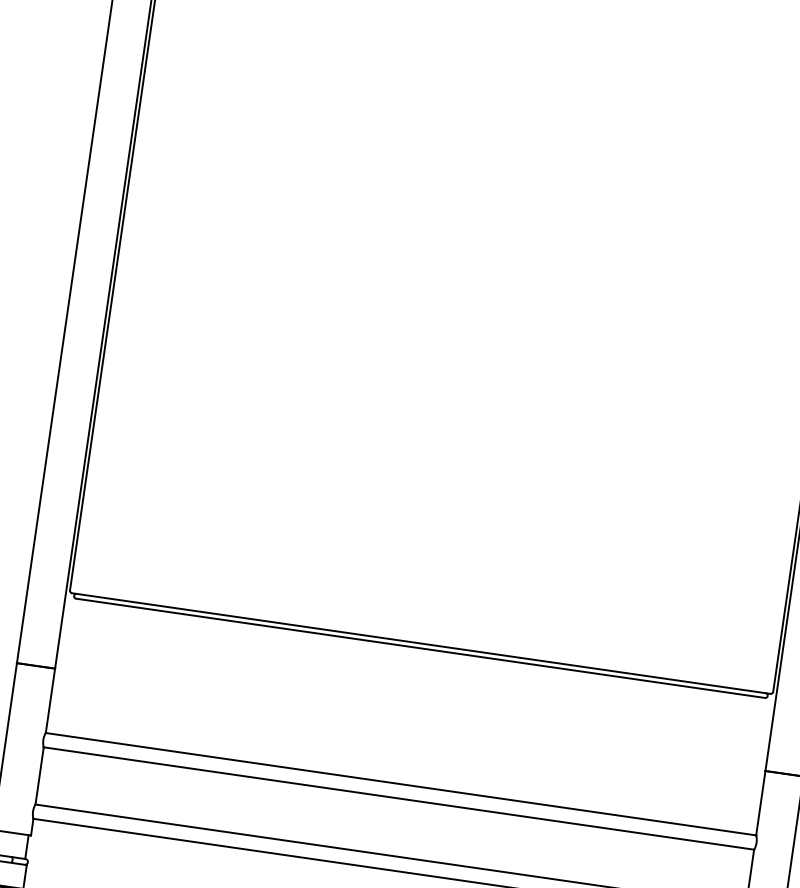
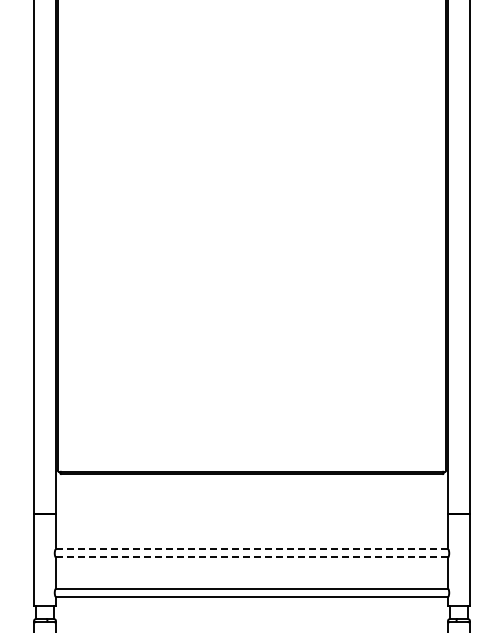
line: (400, 784) -> (251, 549), solid -> dashed
line: (399, 799) -> (252, 557), solid -> dashed

